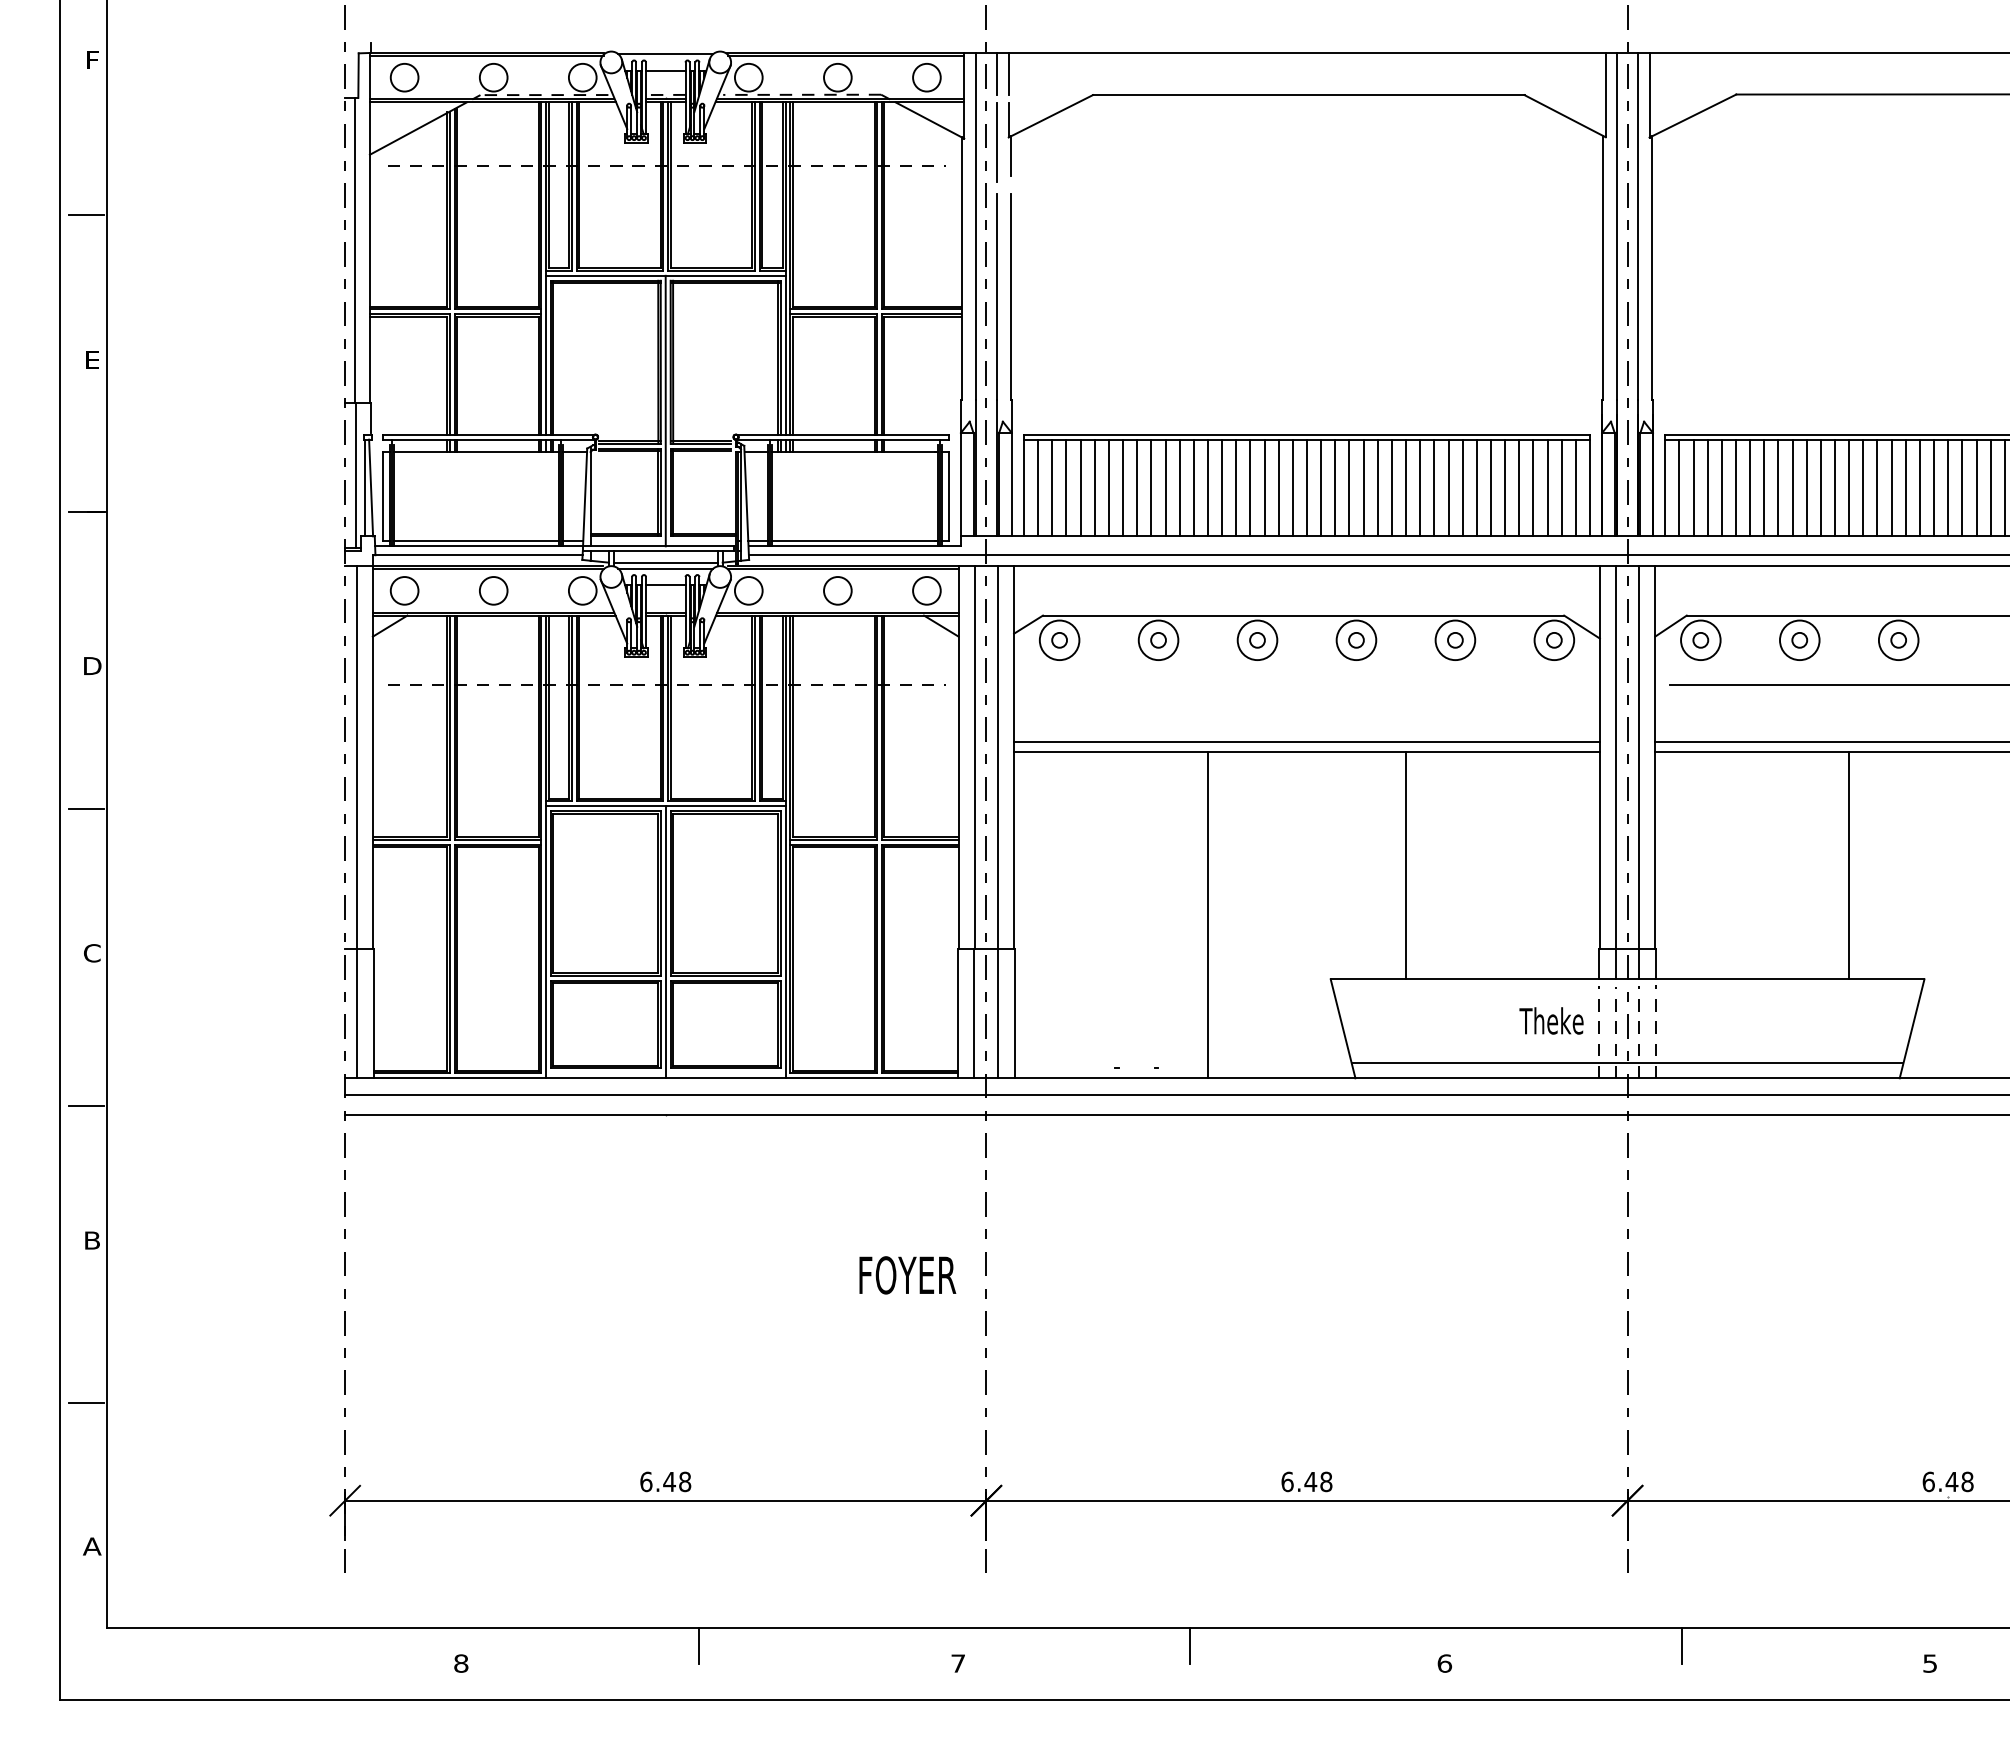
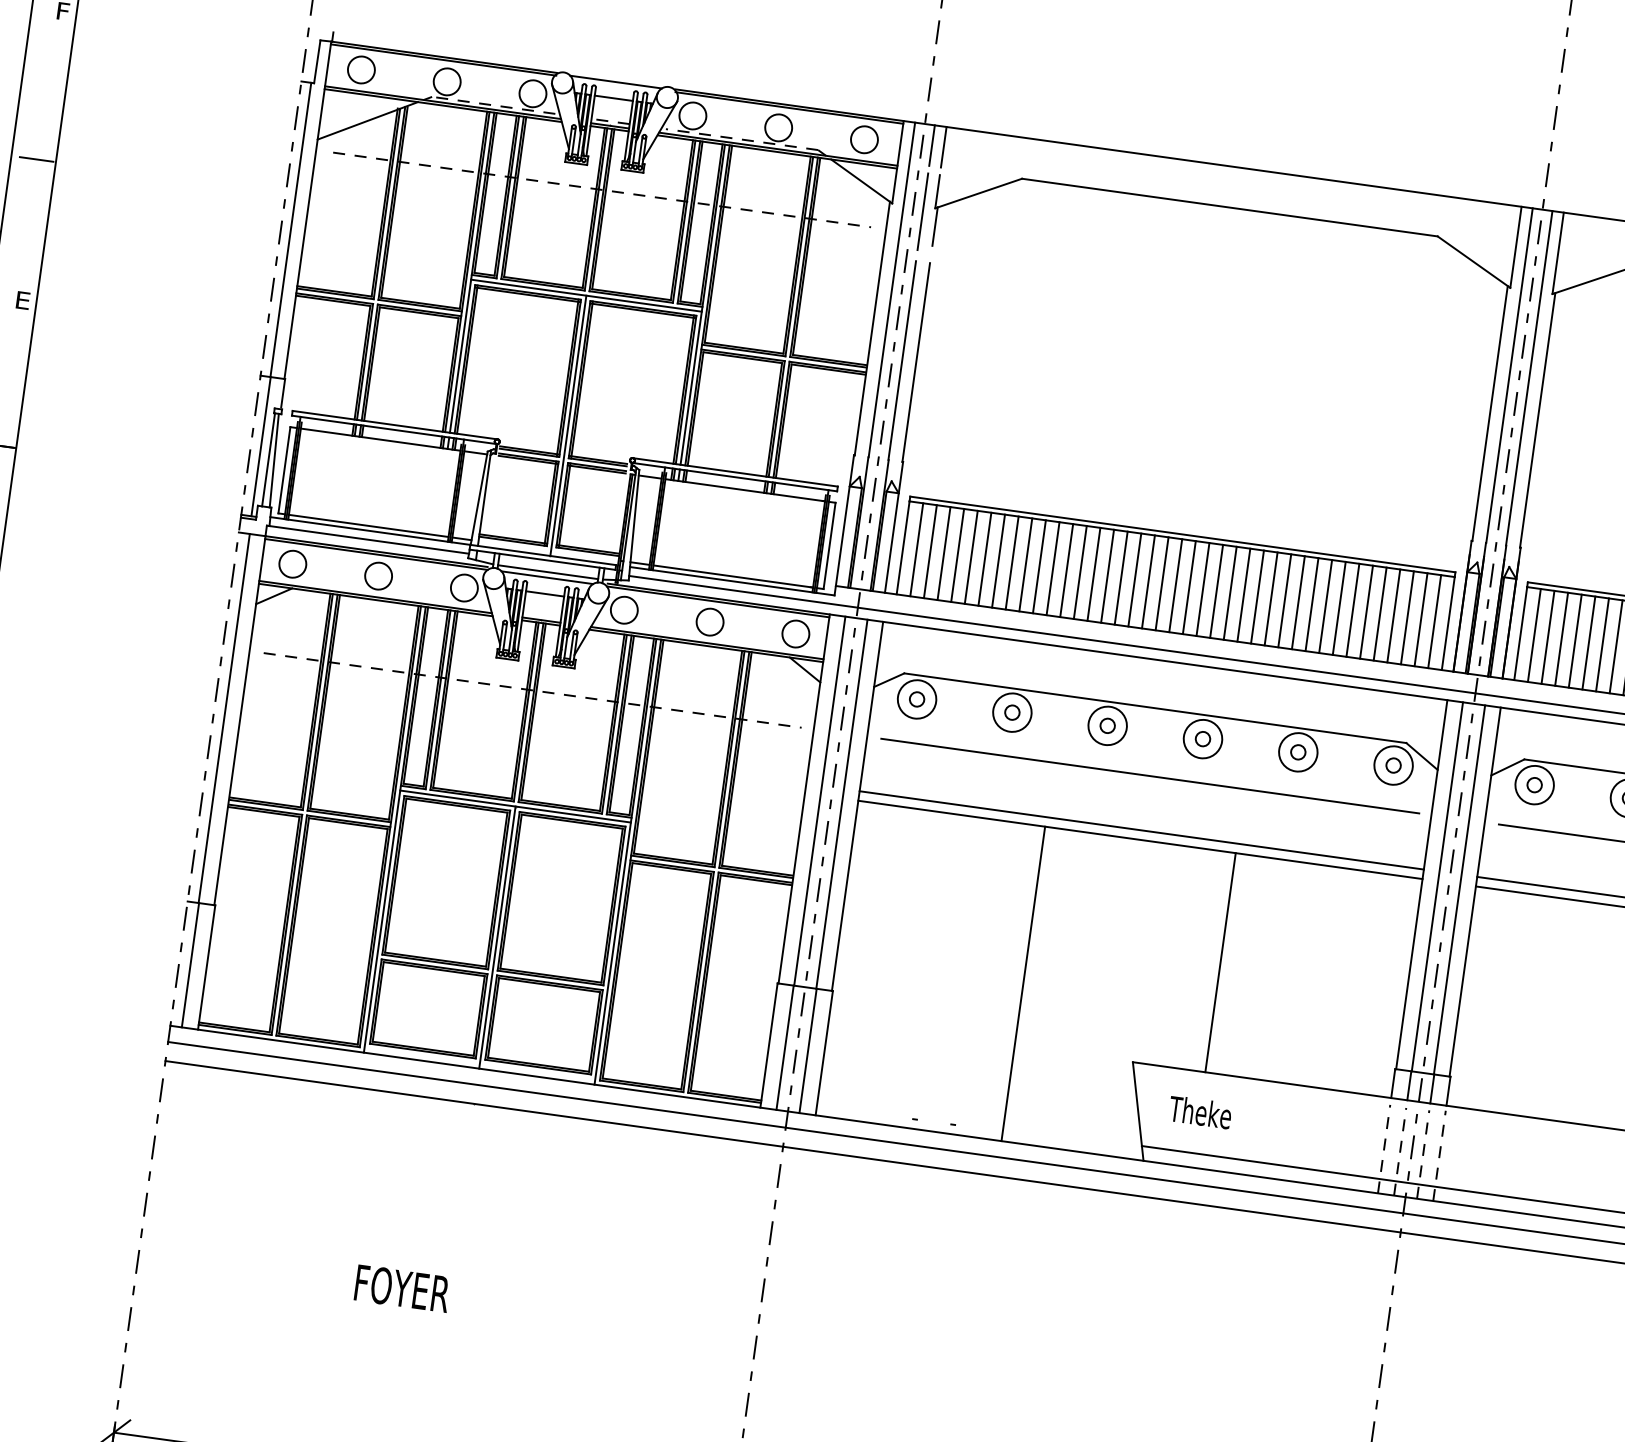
line: (1307, 684) -> (1149, 775), added
text: (1551, 1020) -> (1200, 1111), moved
text: (907, 1275) -> (402, 1288), moved

